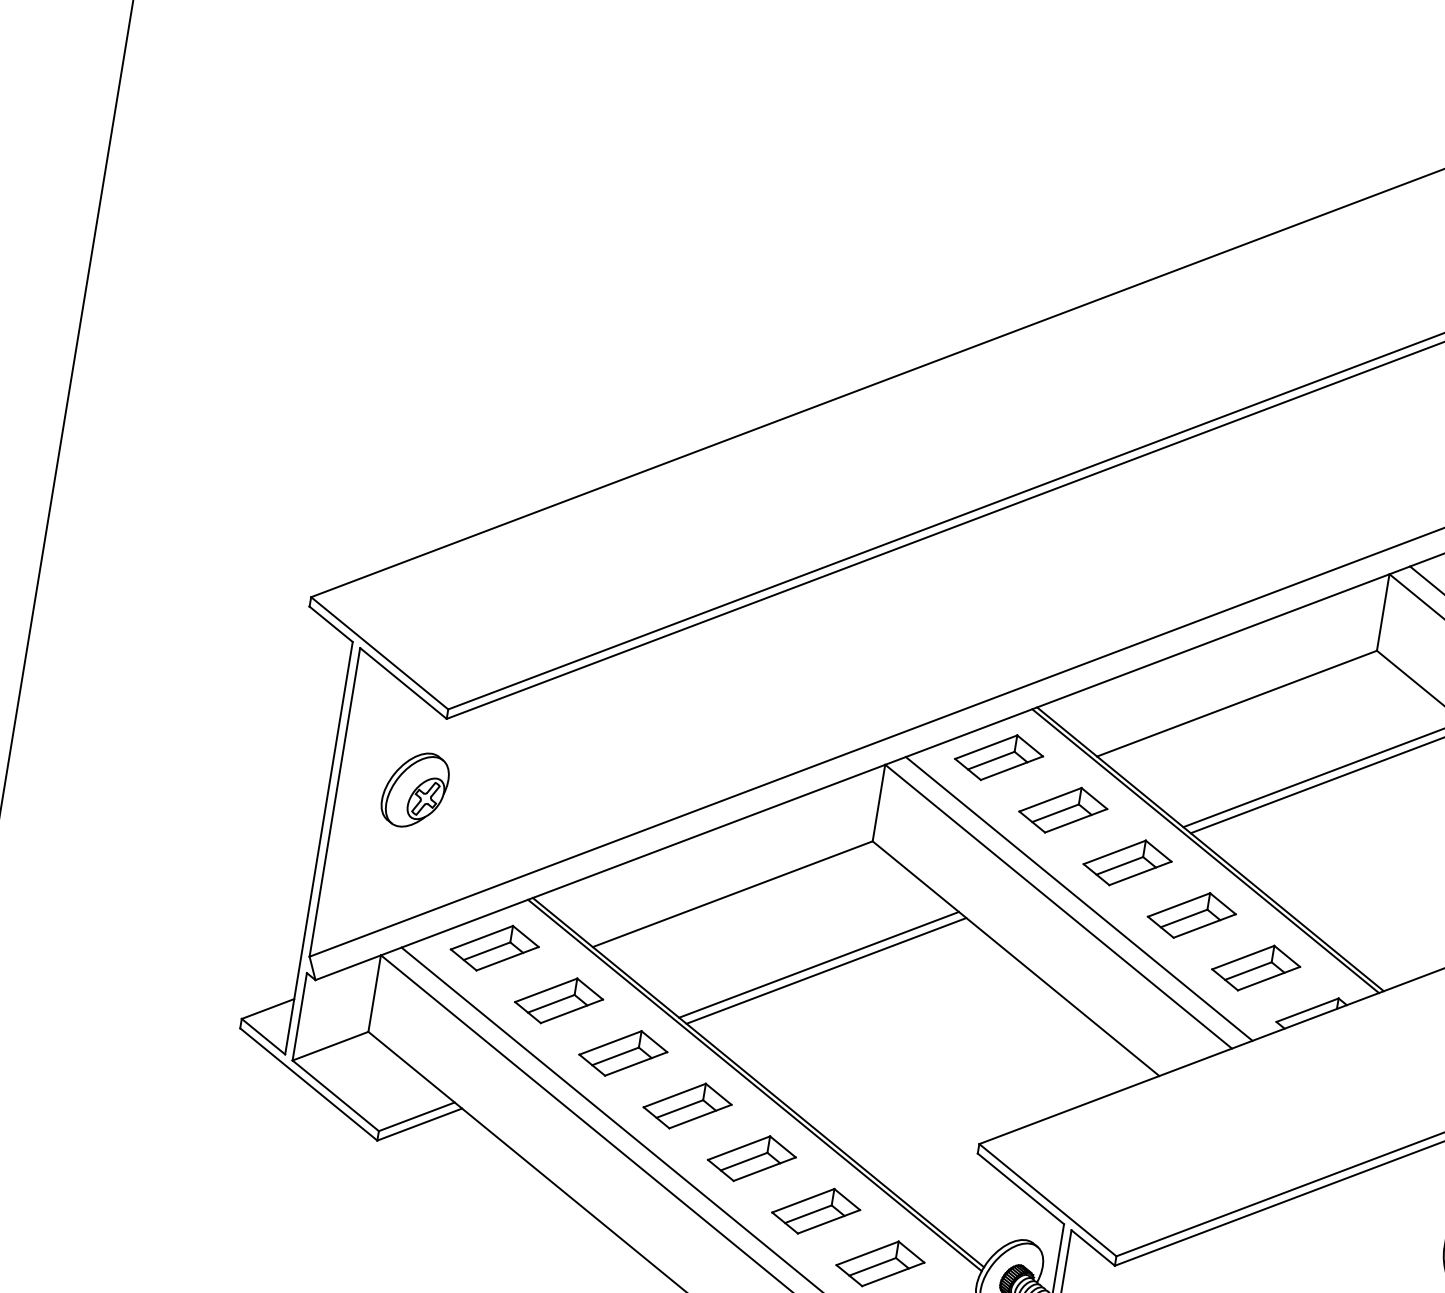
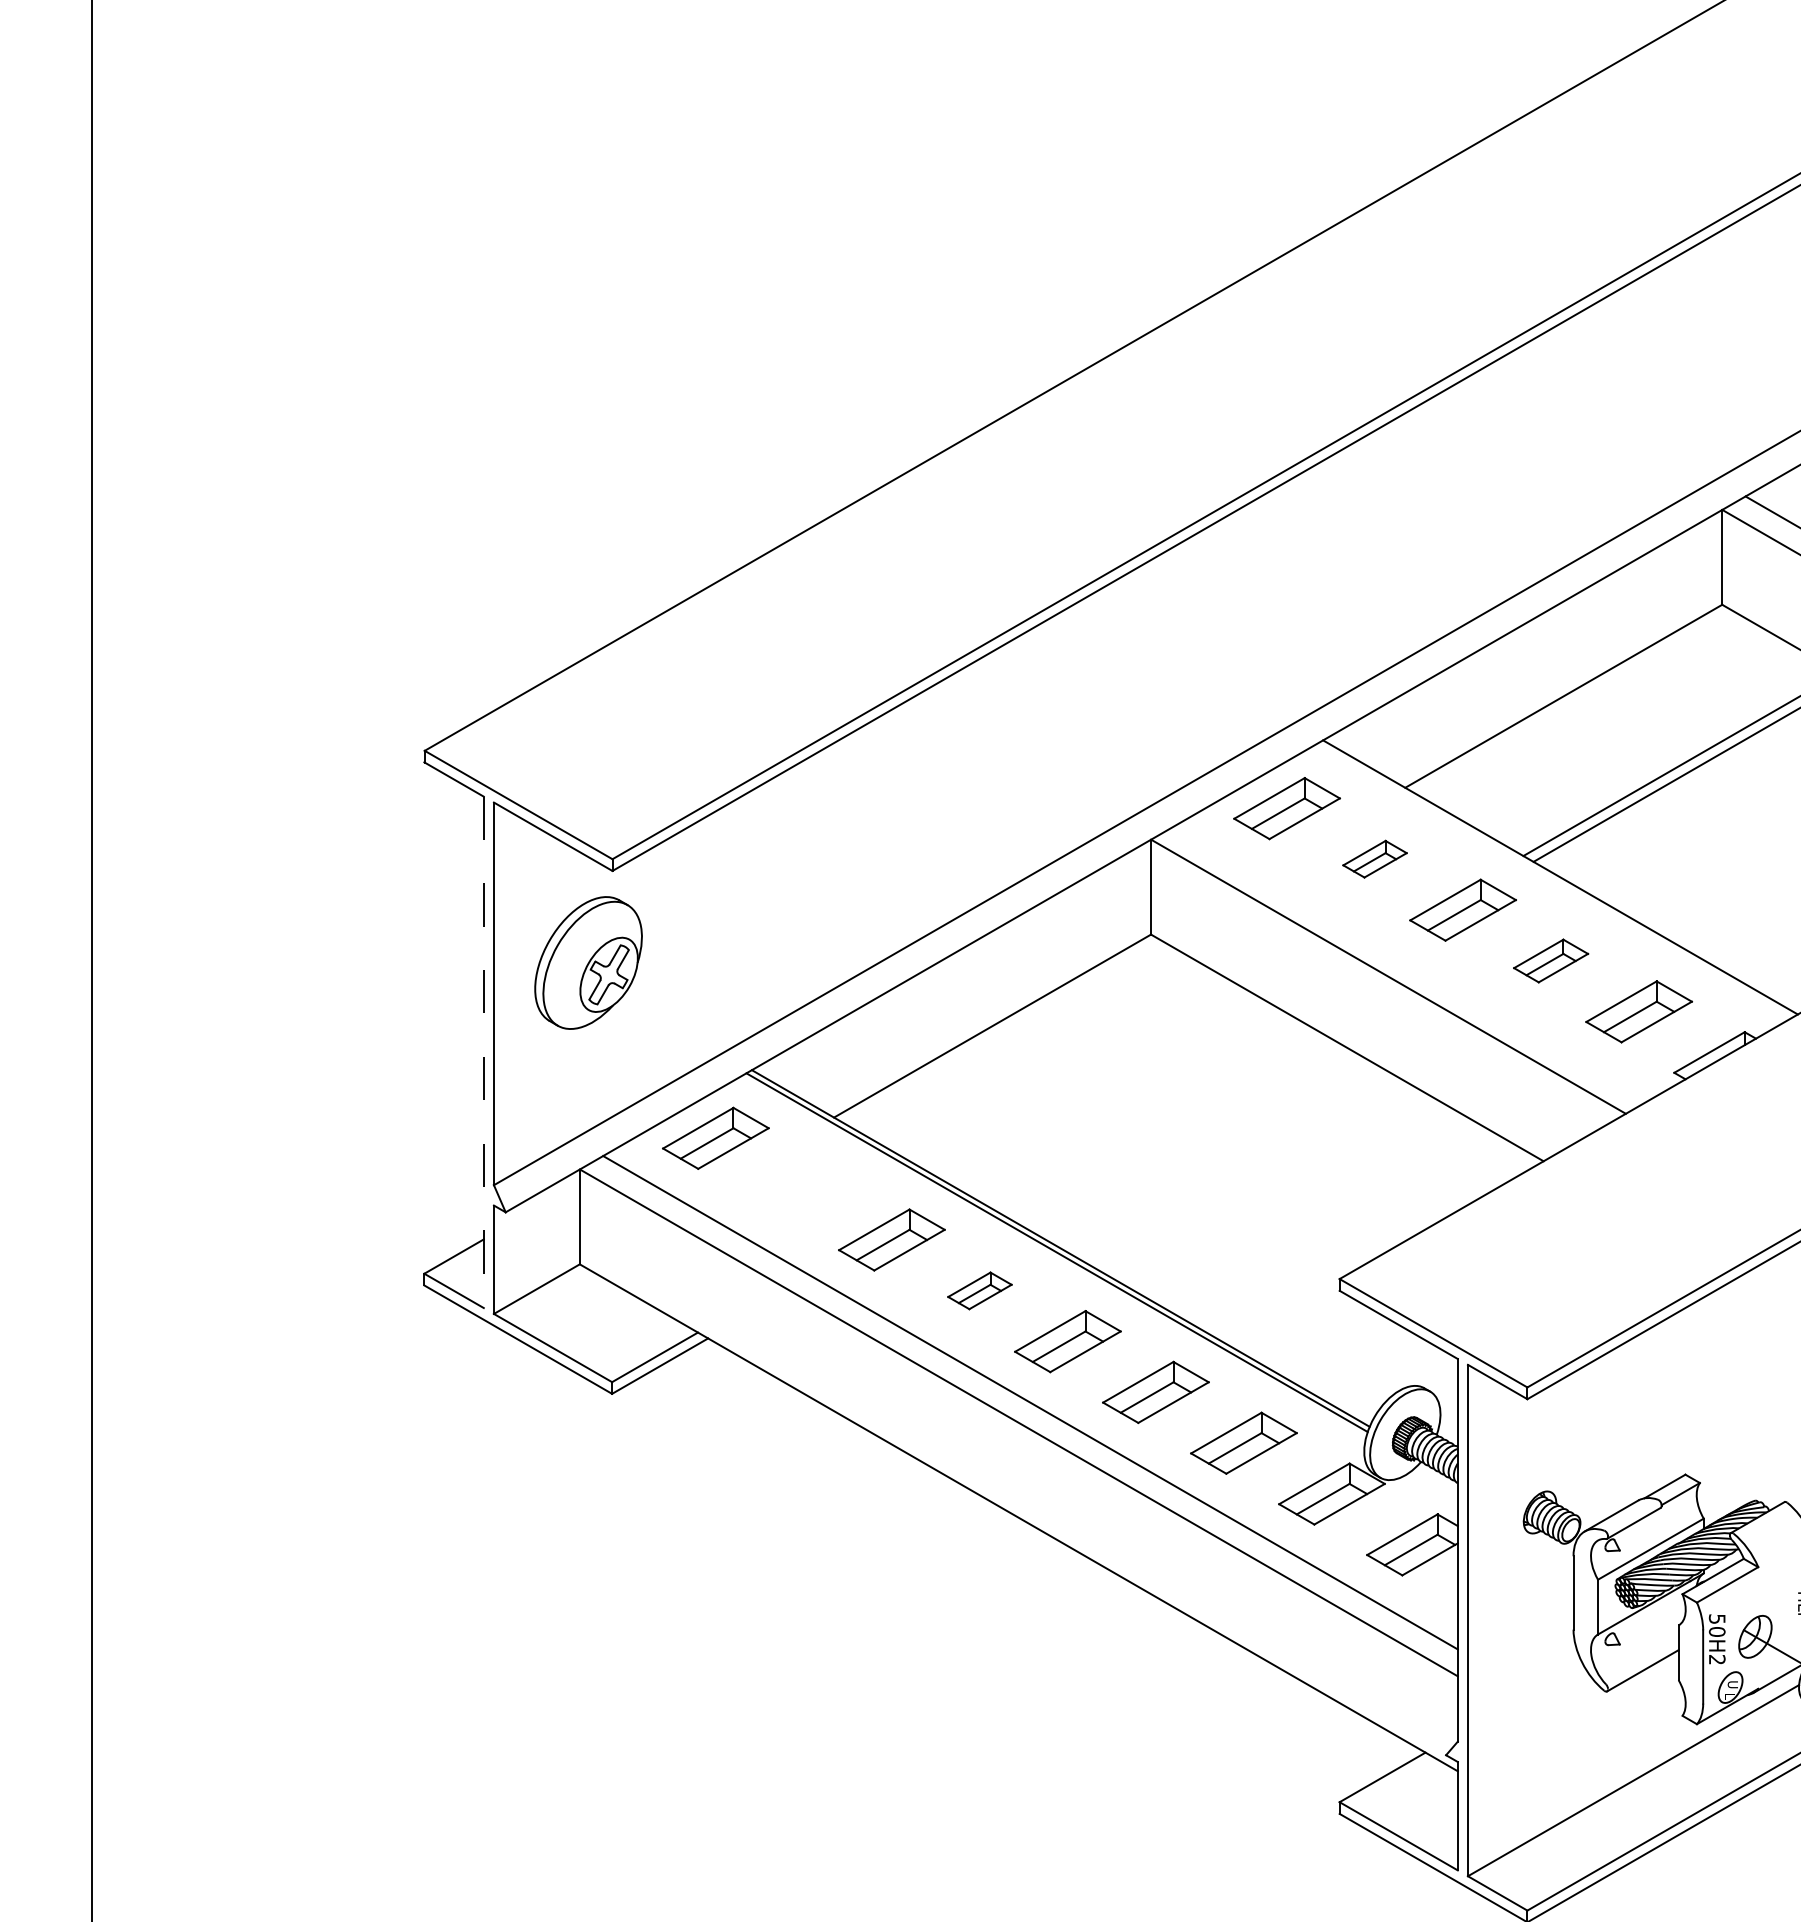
part: (415, 790) -> (588, 963), size x1.4
part: (1062, 809) -> (1374, 858), size x0.6
line: (318, 848) -> (483, 1052), solid -> dashed
line: (1205, 851) -> (1554, 880), removed
line: (1078, 899) -> (1411, 963), removed
part: (1191, 915) -> (1550, 960), size x0.7
line: (818, 964) -> (1110, 1093), removed
line: (826, 970) -> (1120, 1099), removed
part: (558, 1000) -> (803, 1188), removed
part: (687, 1105) -> (979, 1290), size x0.6

